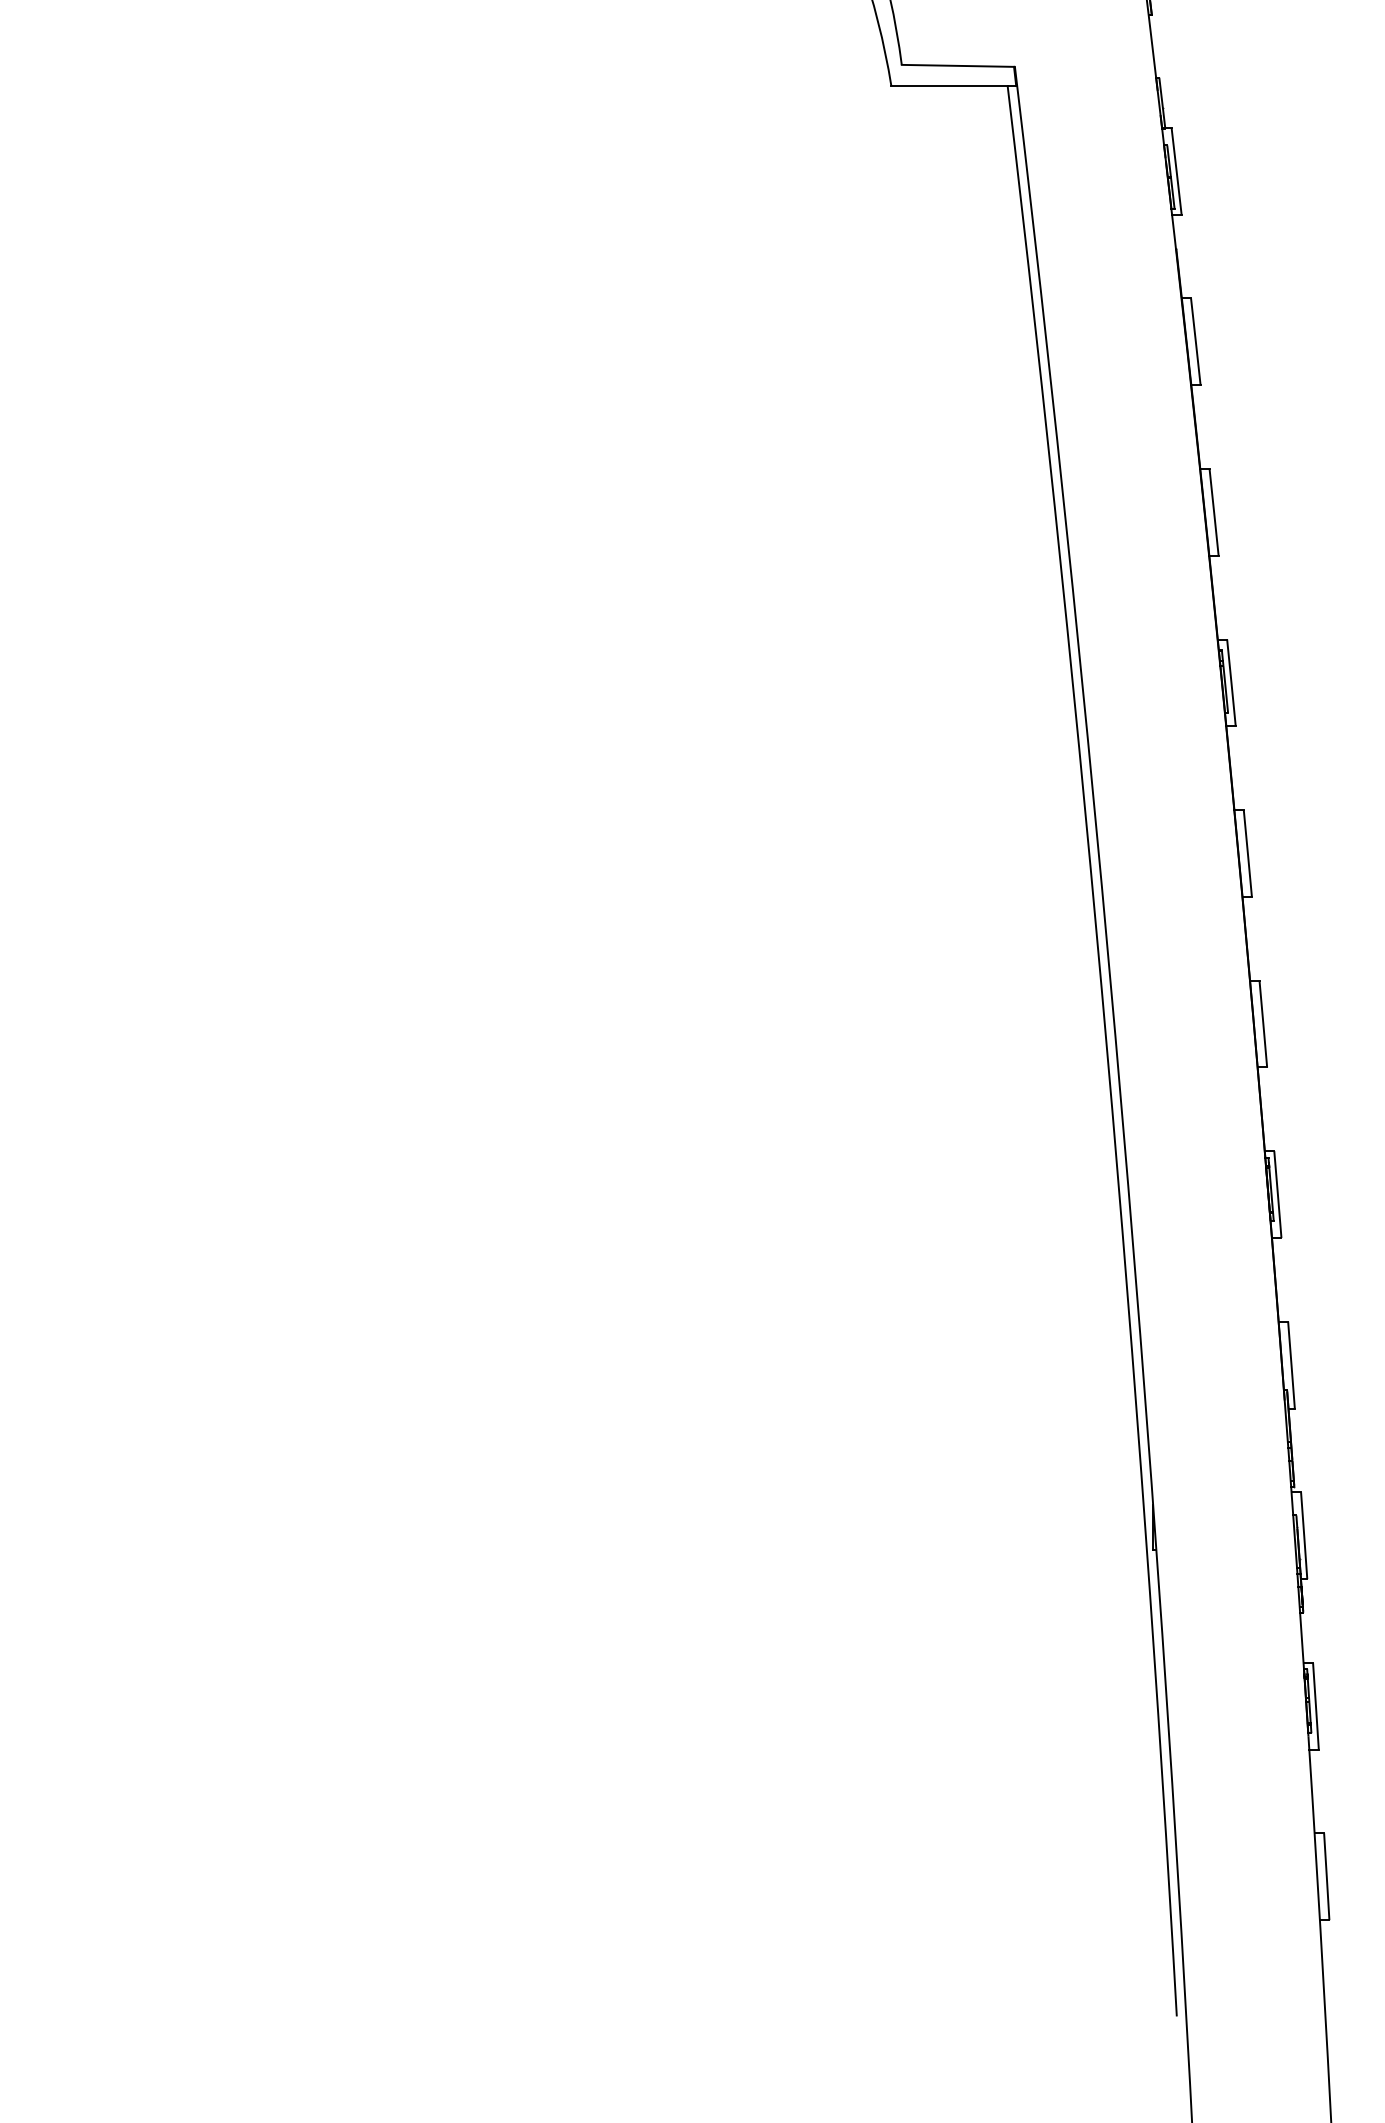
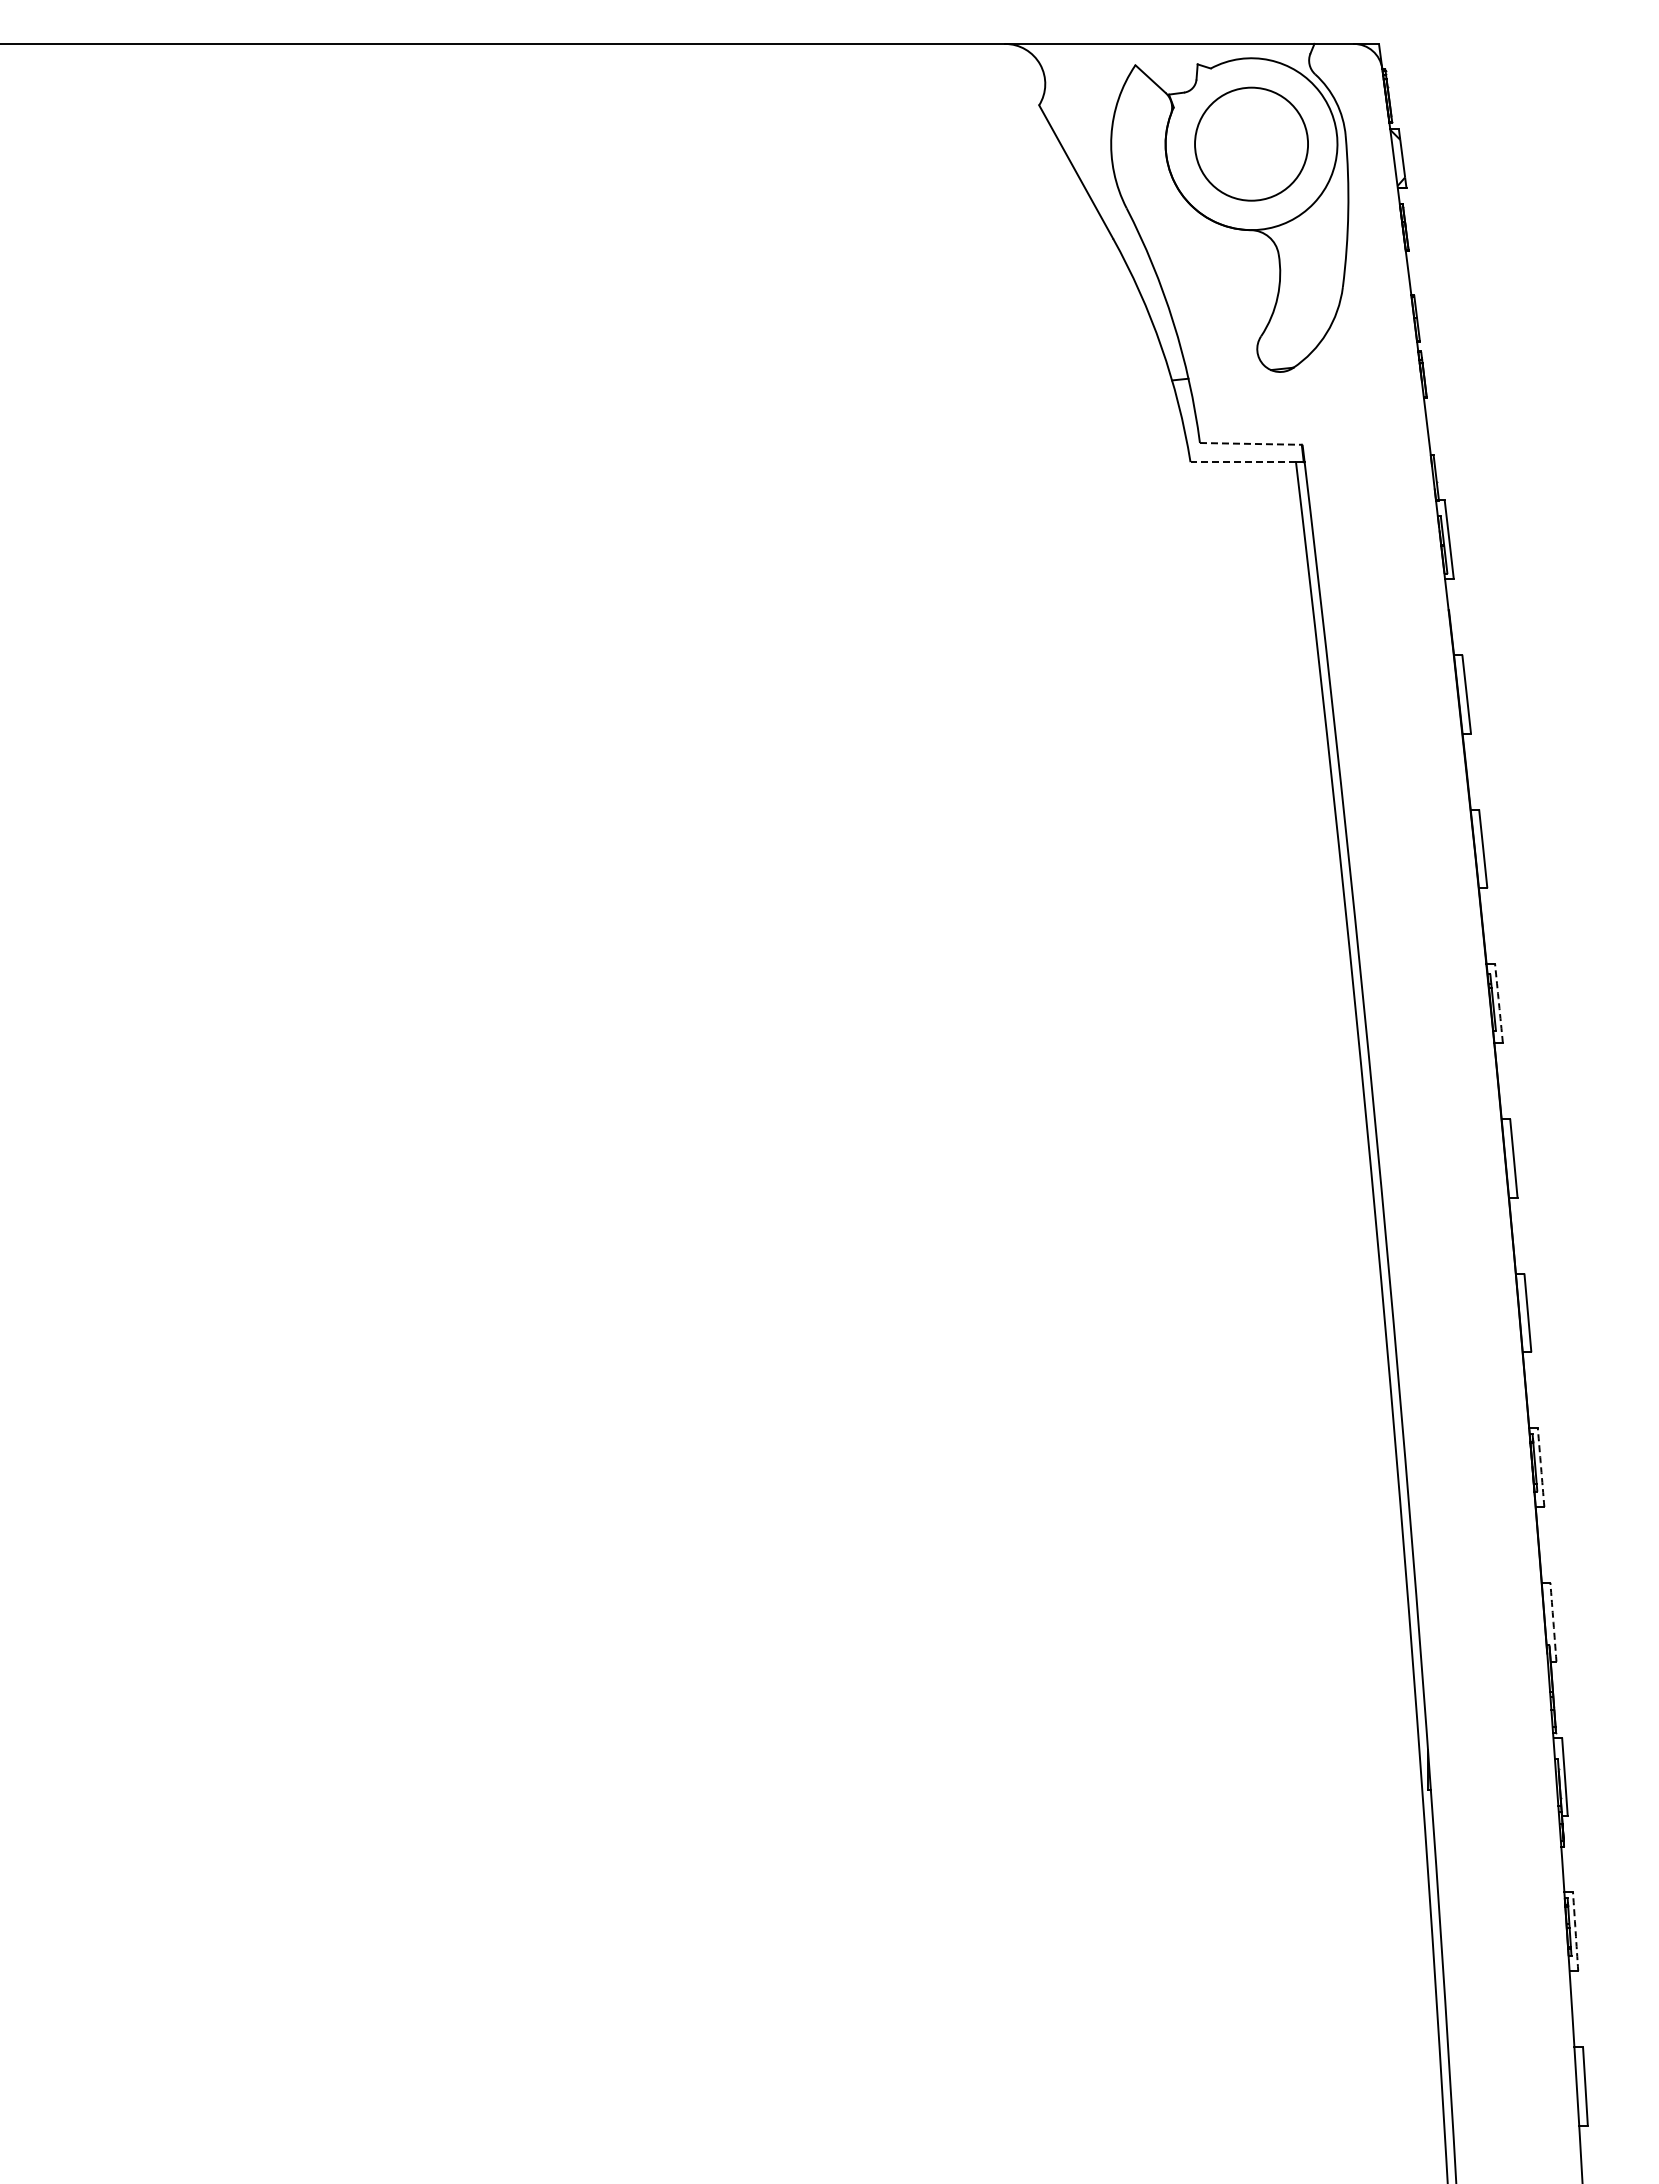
line: (958, 65) -> (1251, 443), solid -> dashed
line: (949, 86) -> (1243, 462), solid -> dashed
arc: (1232, 682) -> (1499, 1003), solid -> dashed
arc: (1278, 1194) -> (1541, 1467), solid -> dashed
arc: (1291, 1365) -> (1553, 1622), solid -> dashed
arc: (1315, 1705) -> (1575, 1931), solid -> dashed

